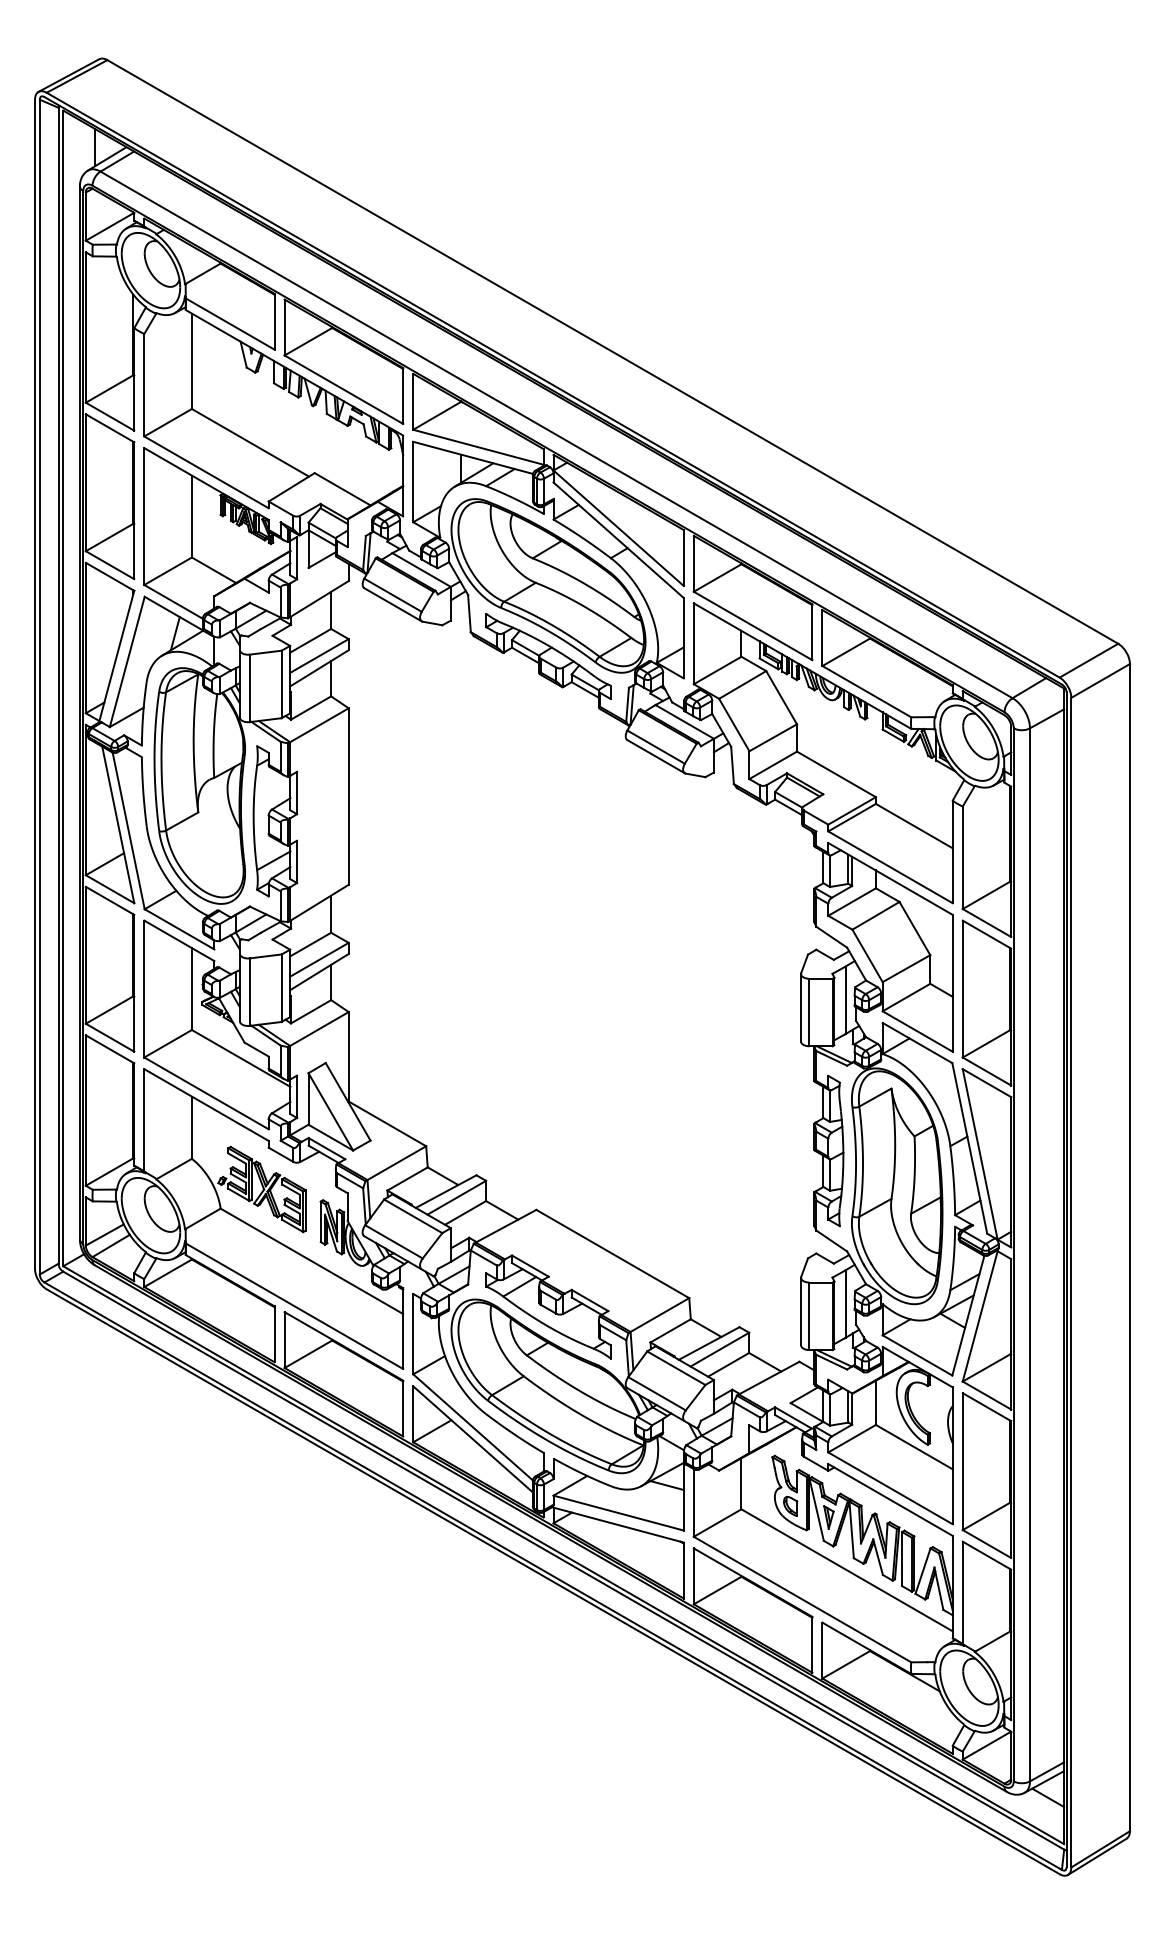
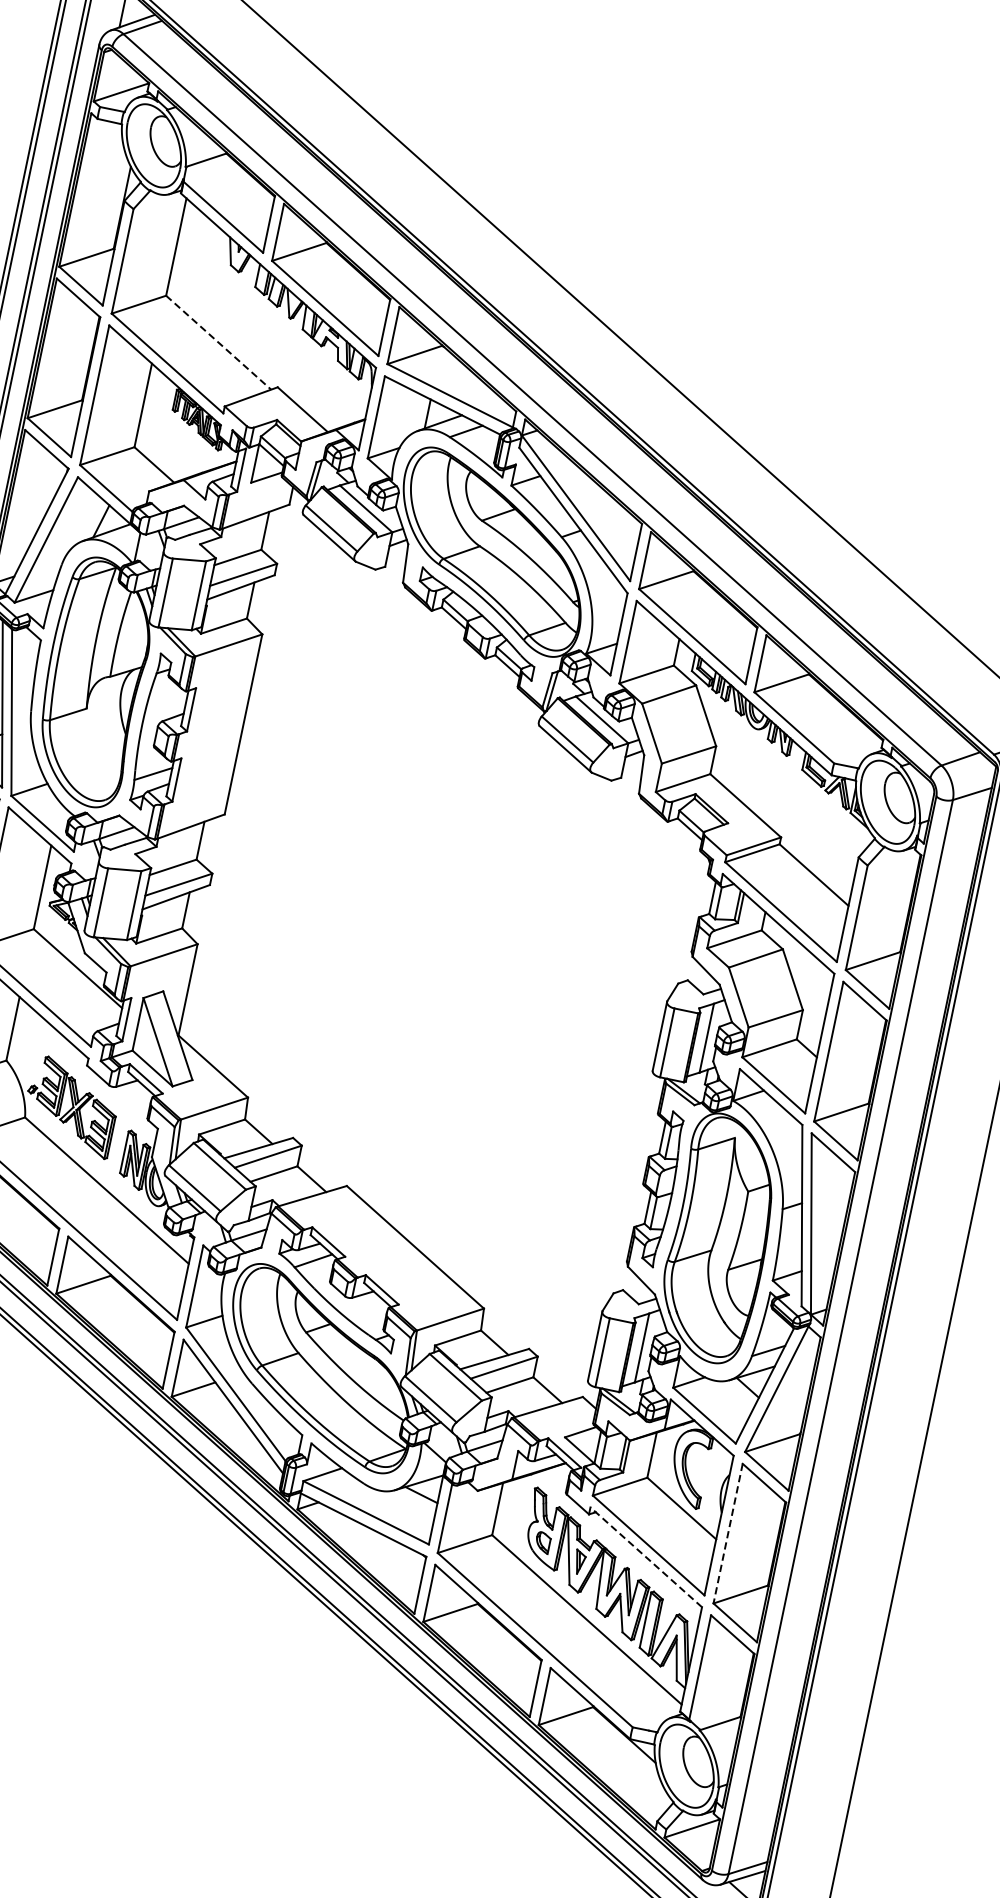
line: (250, 442) -> (218, 342), solid -> dashed
line: (962, 1462) -> (727, 1534), solid -> dashed
line: (890, 1499) -> (646, 1556), solid -> dashed

